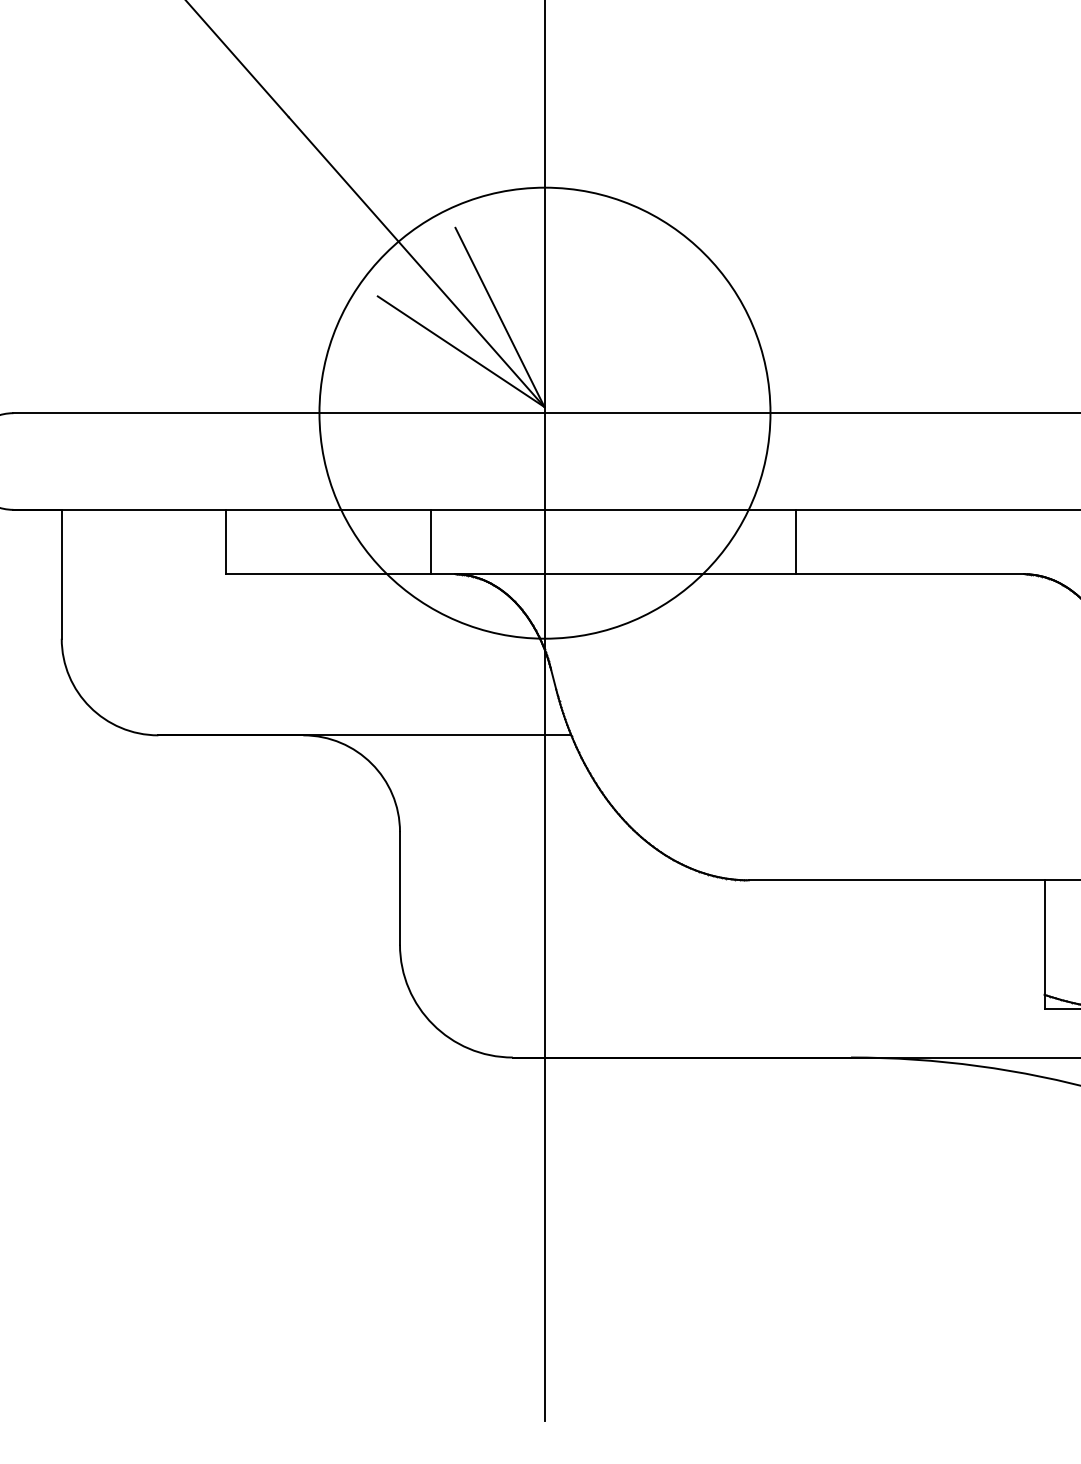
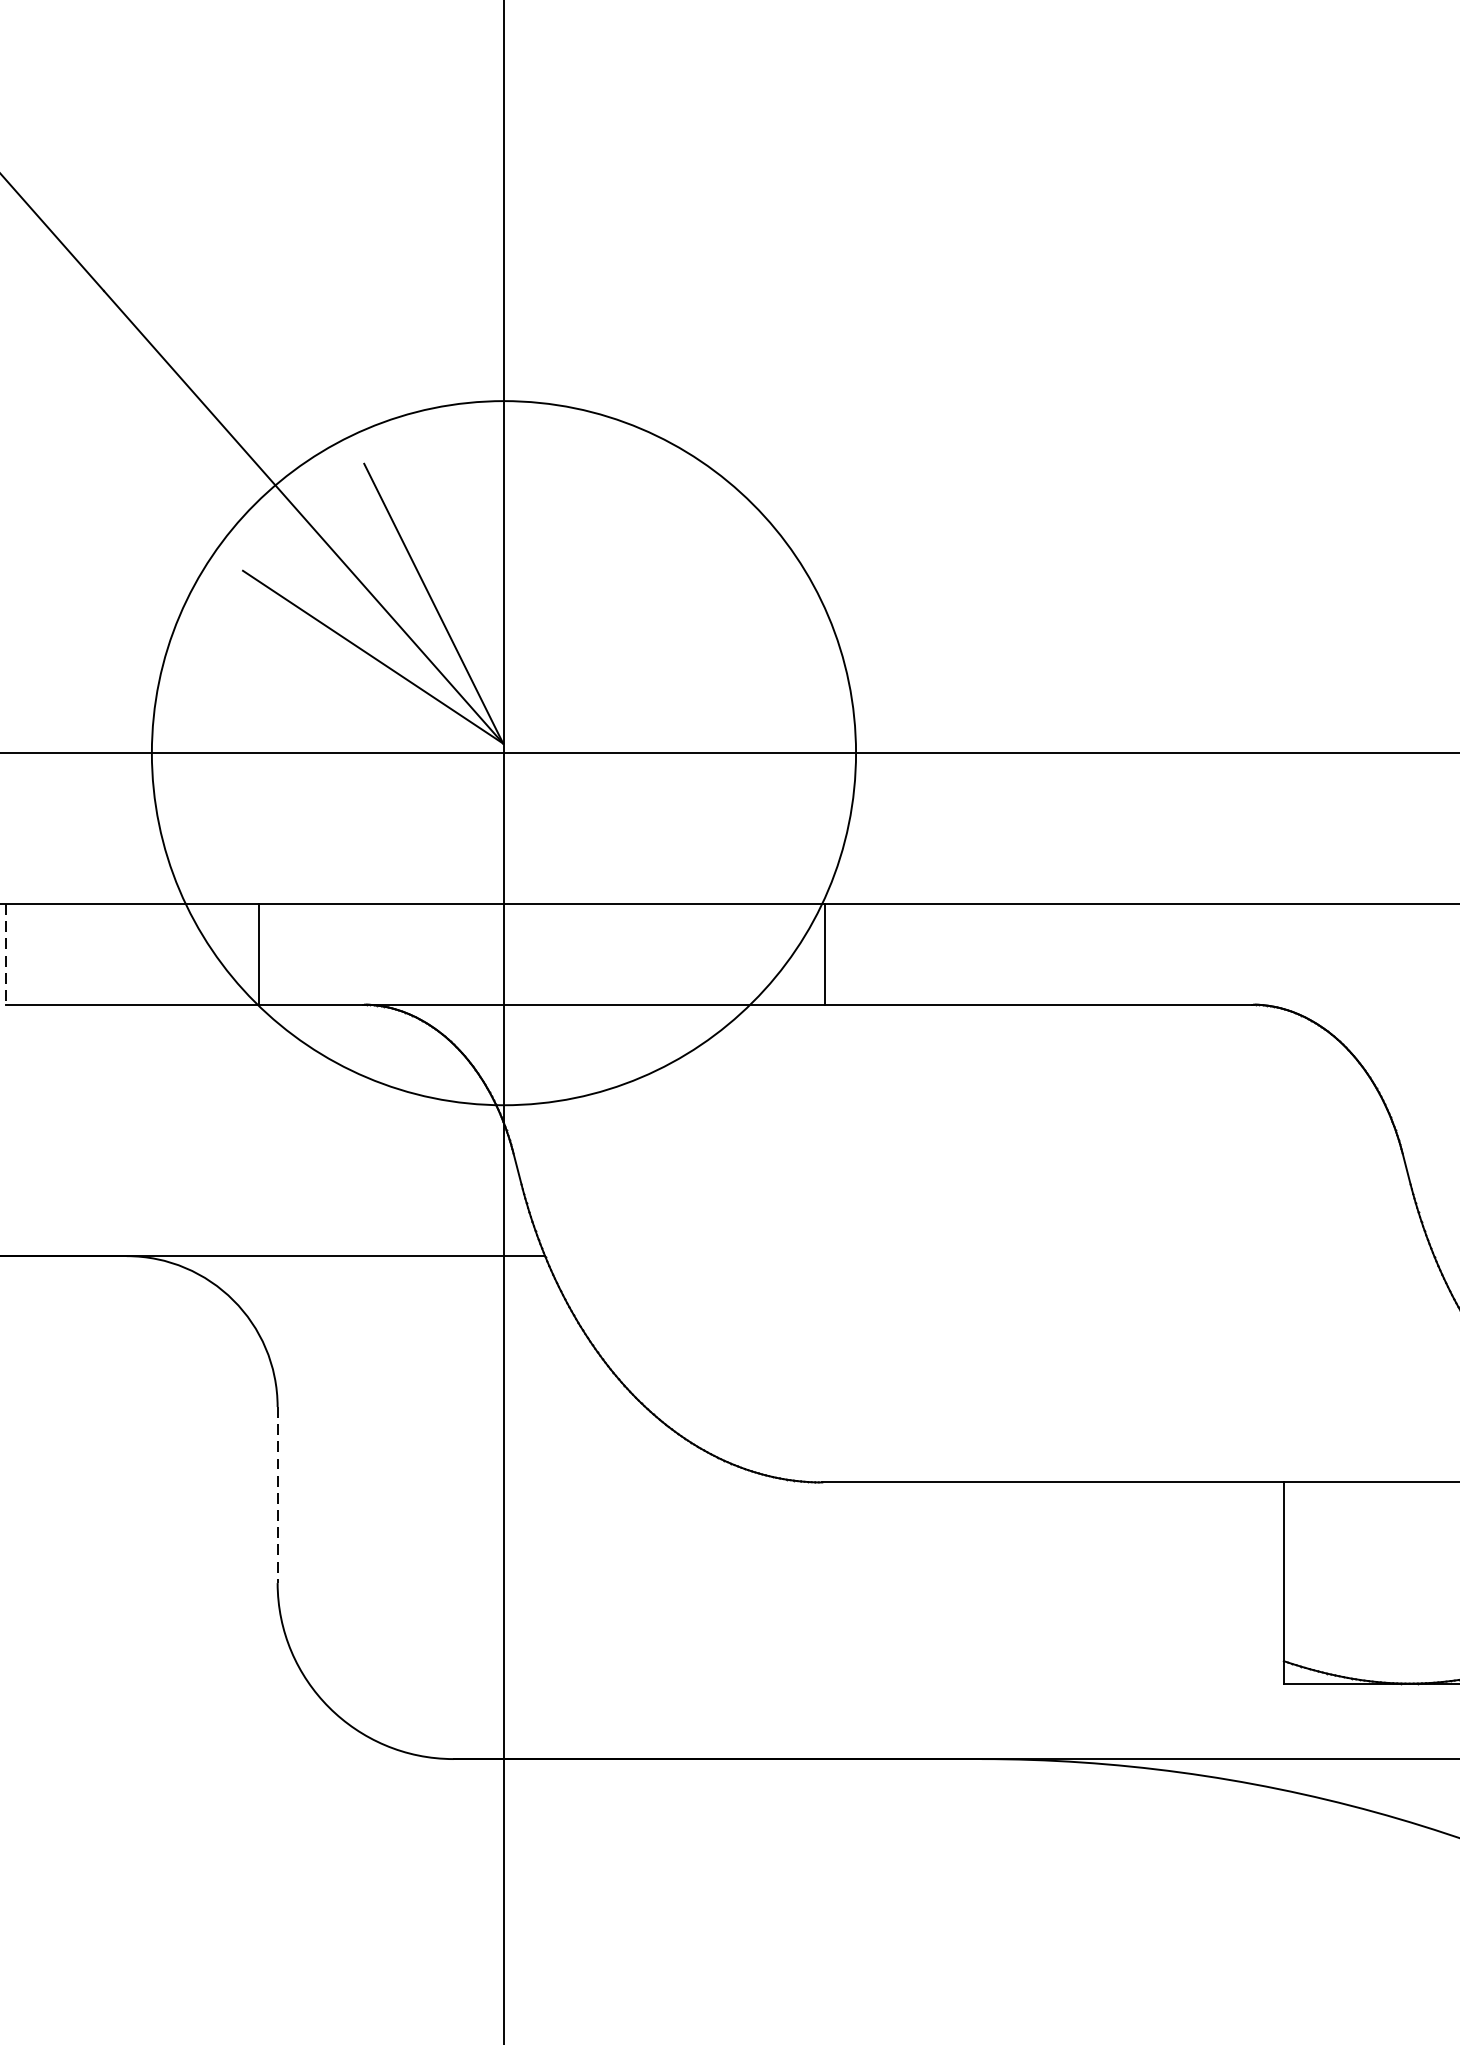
line: (431, 541) -> (259, 953), moved
line: (795, 541) -> (824, 953), moved
line: (226, 542) -> (6, 955), solid -> dashed
line: (400, 888) -> (278, 1495), solid -> dashed

